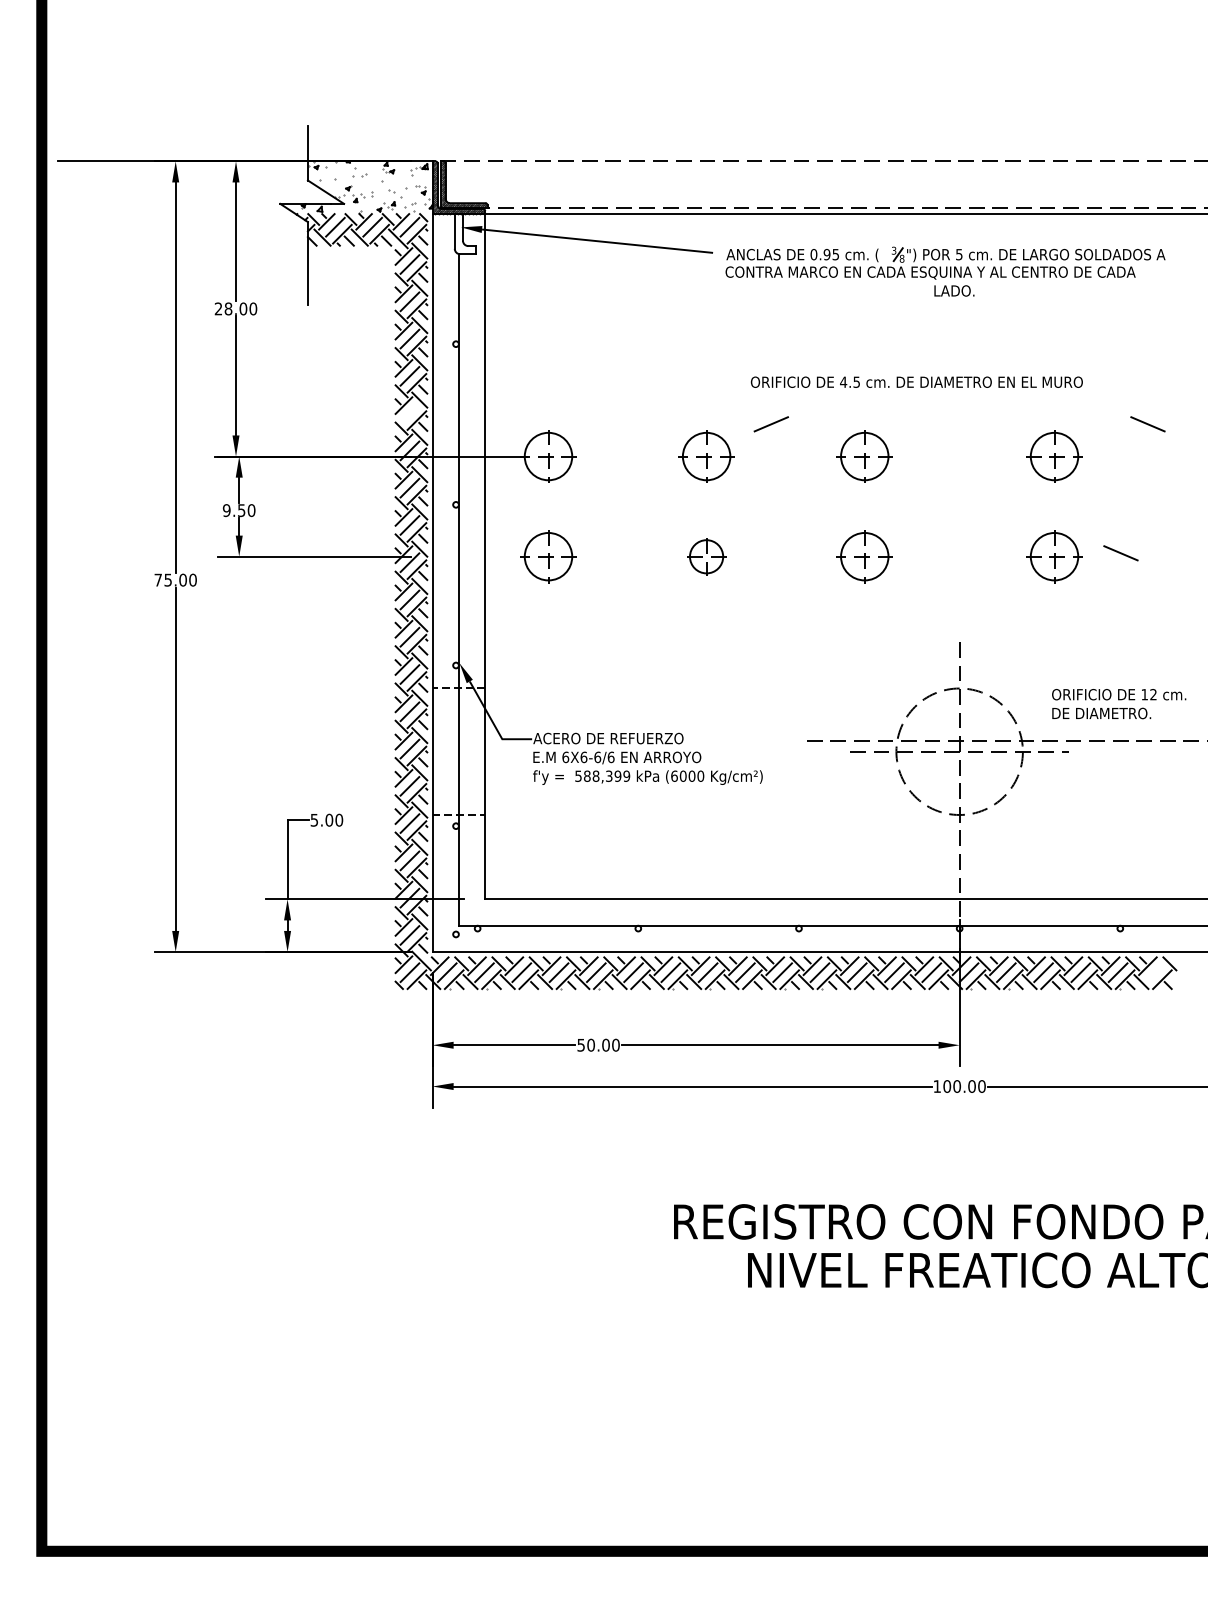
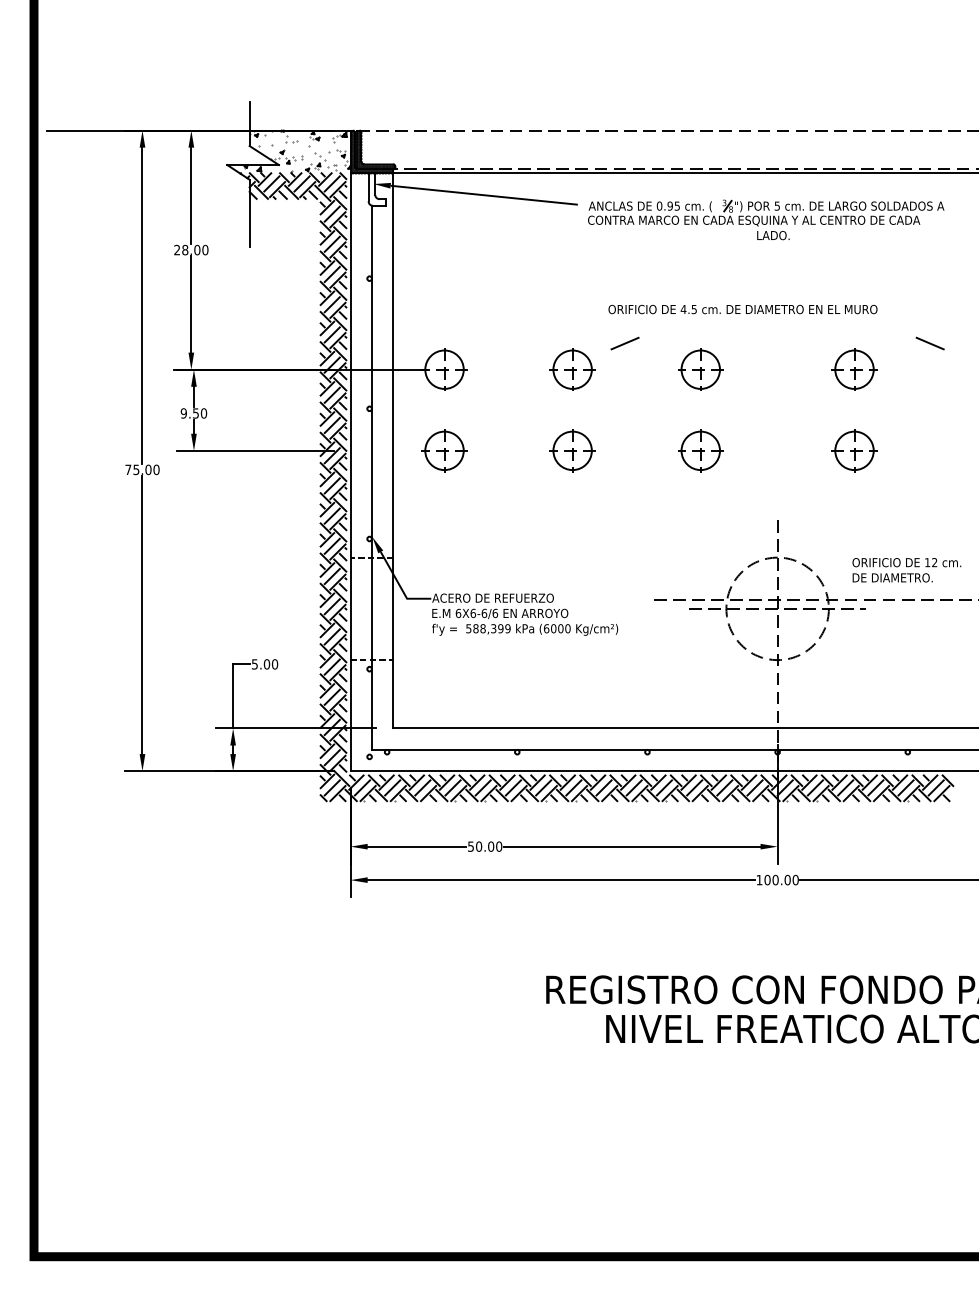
line: (409, 413) -> (331, 334), added
line: (1120, 553) -> (907, 448), removed
part: (706, 556) -> (572, 450), size x1.43
line: (1155, 972) -> (936, 787), added

